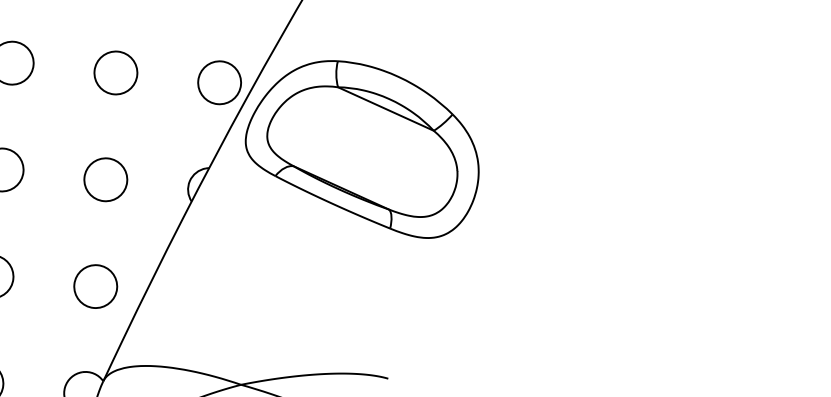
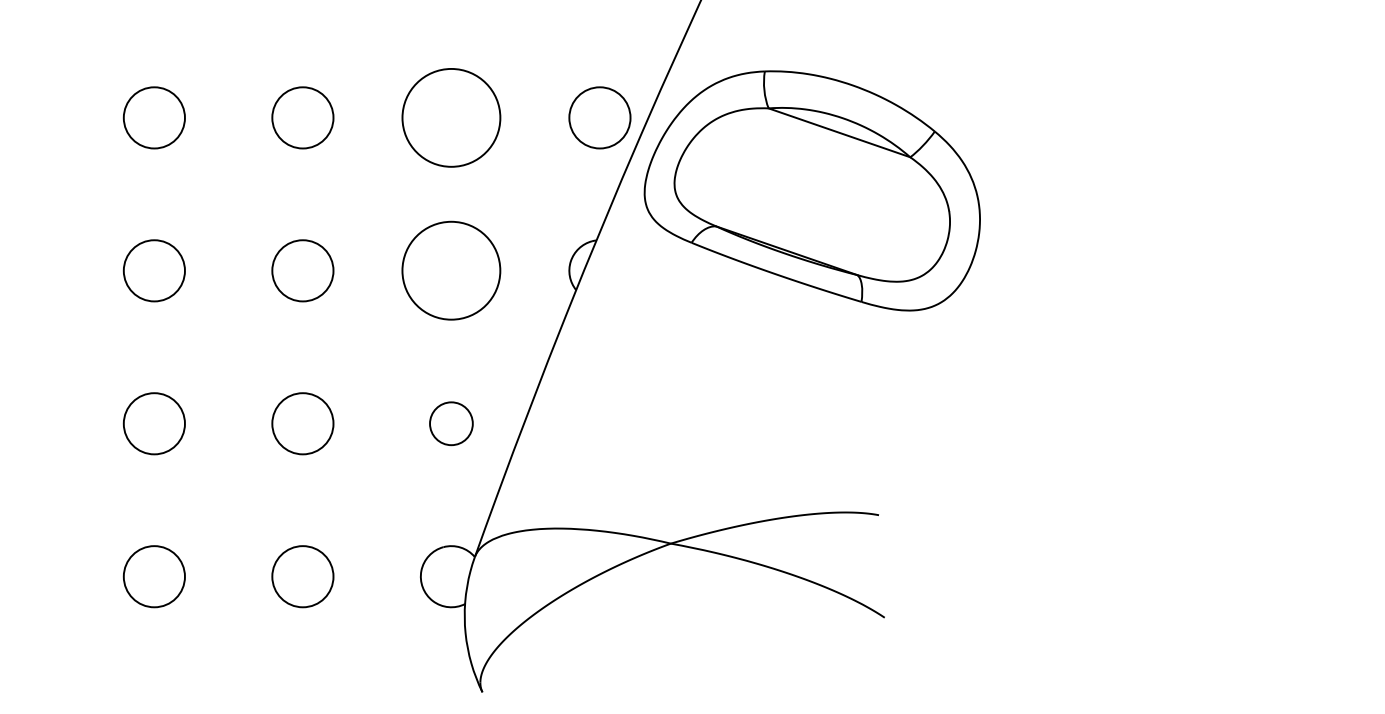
circle: (116, 72) -> (451, 117), size x1.6
circle: (105, 179) -> (451, 270), size x1.6
circle: (95, 286) -> (451, 423), size x0.7

